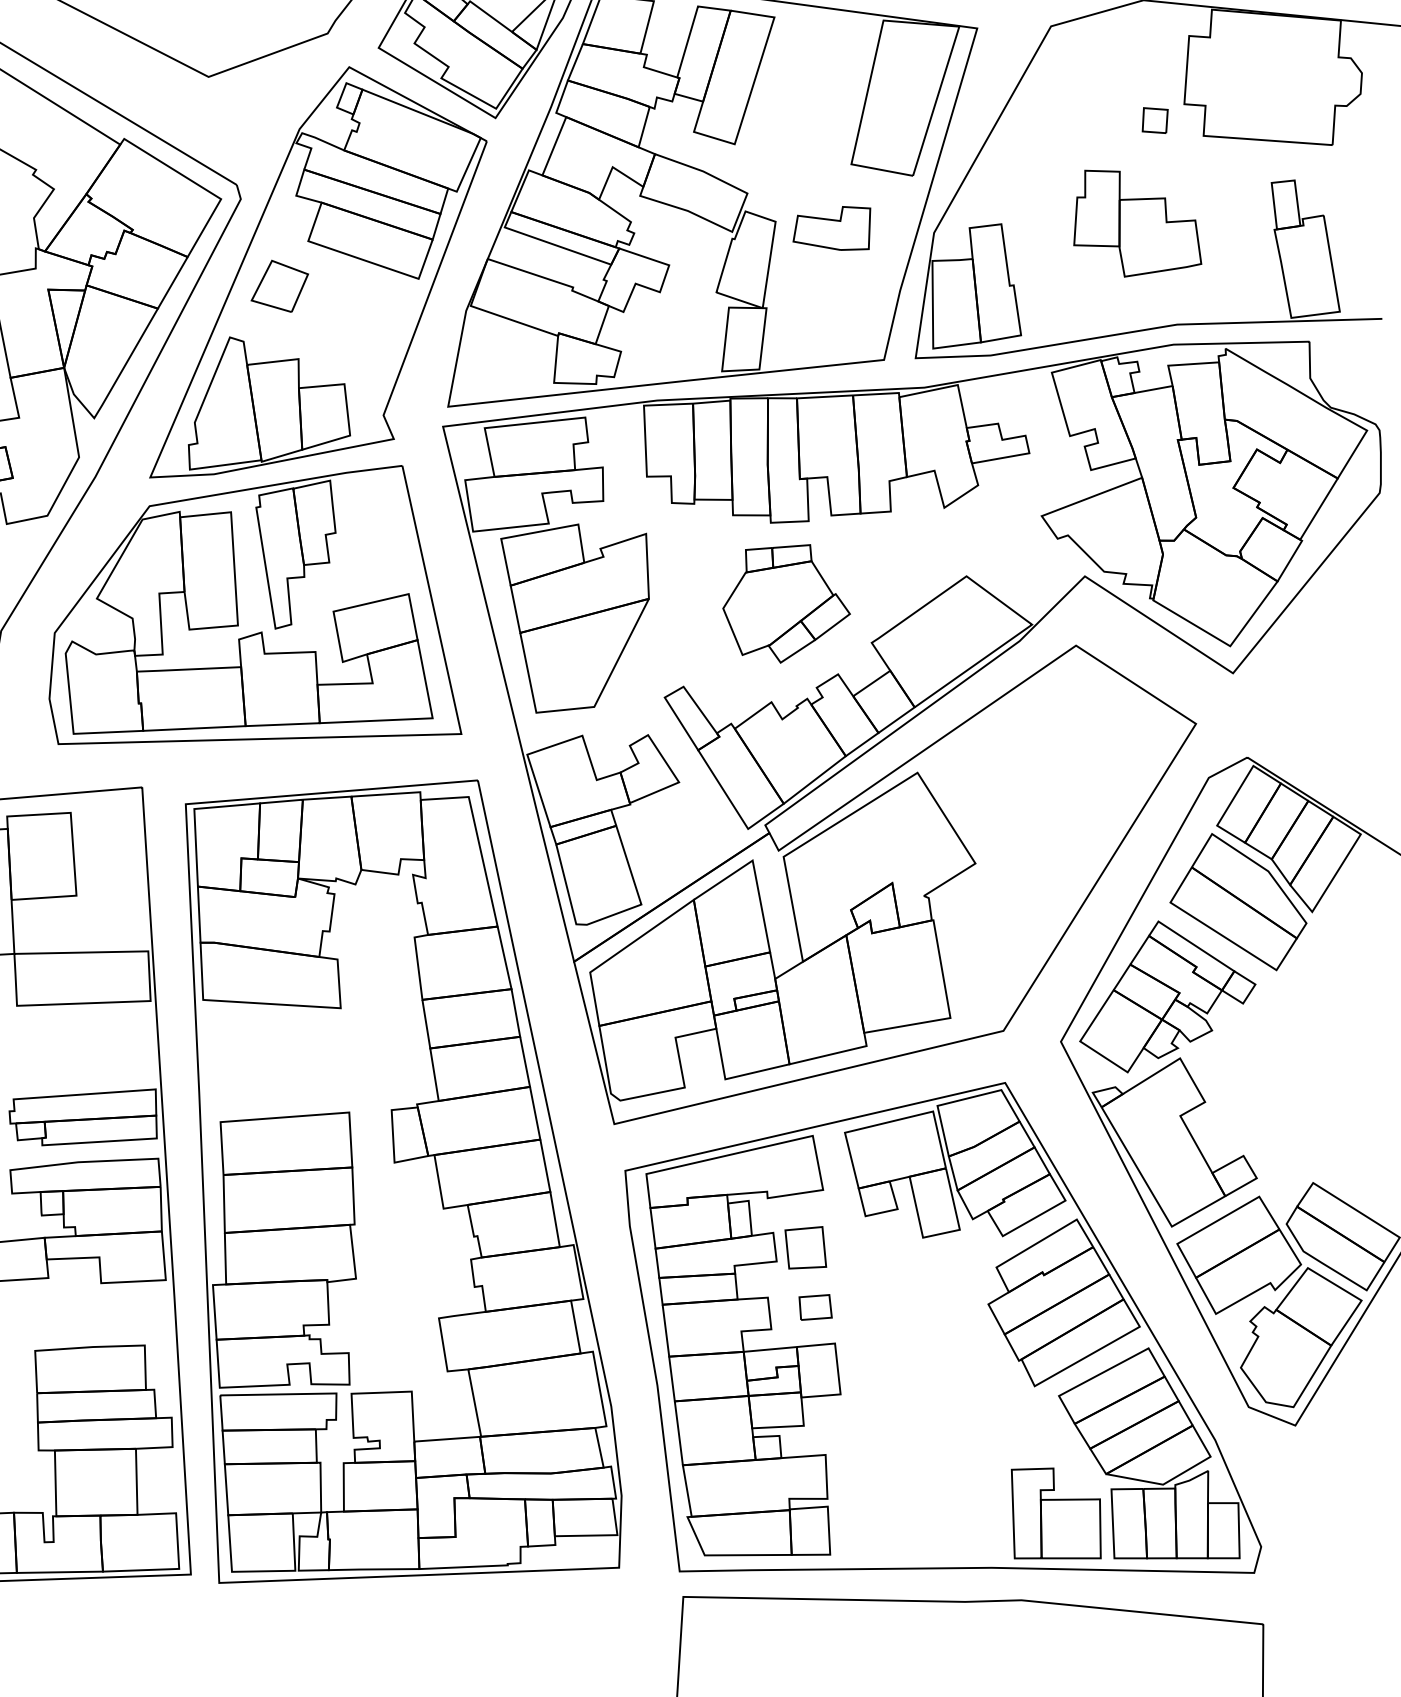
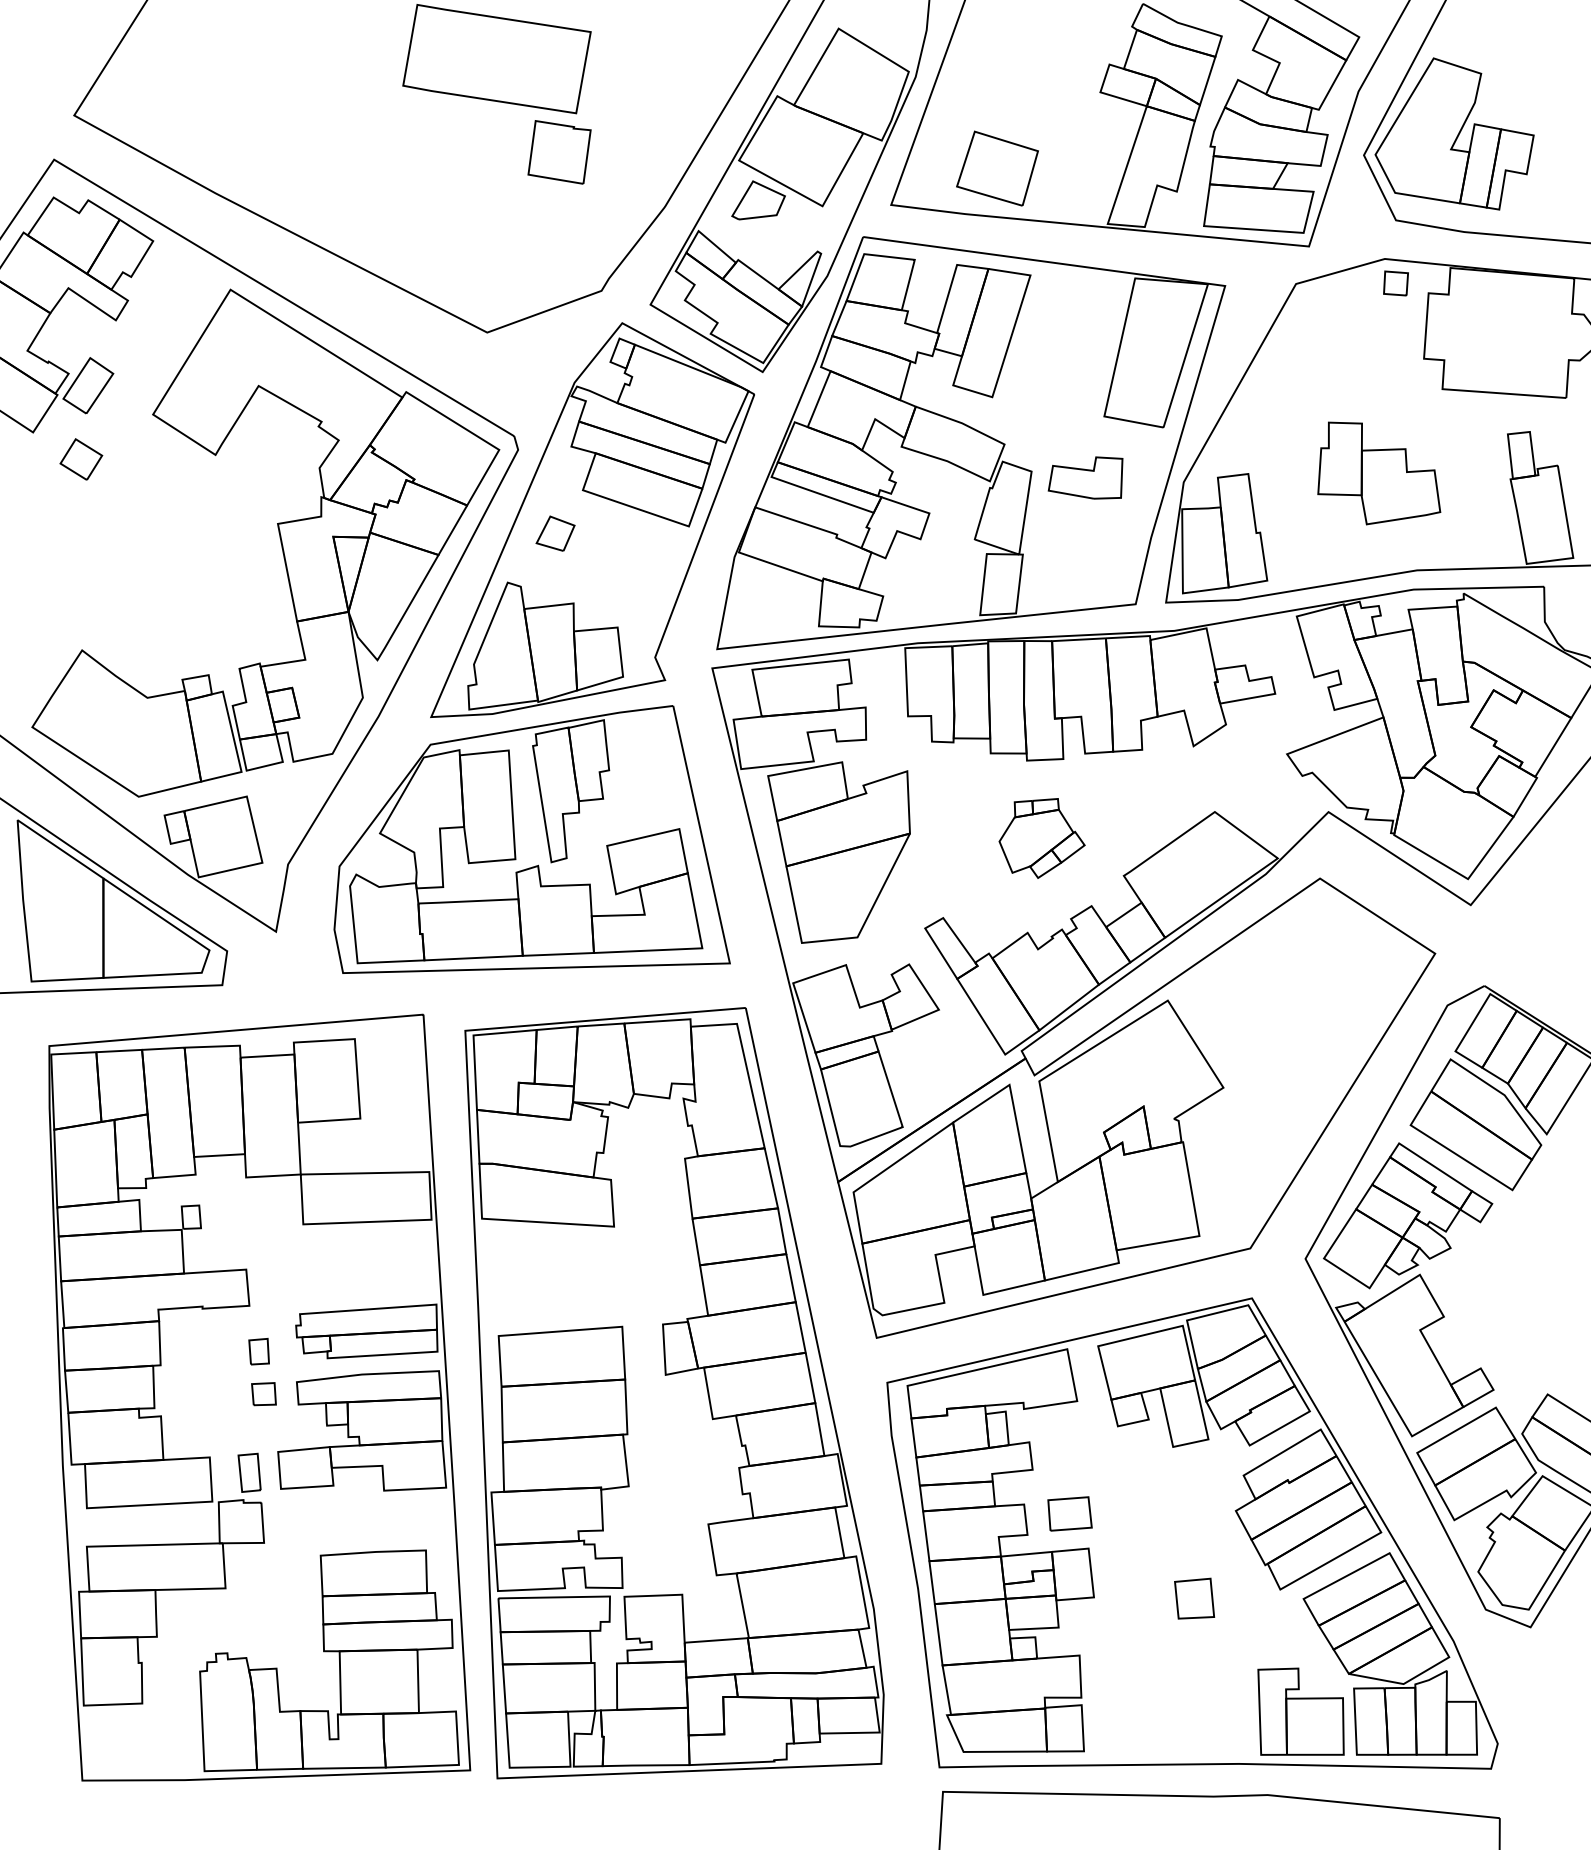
part: (1154, 120) -> (1395, 283), moved
part: (279, 286) -> (555, 533), size x0.7
part: (785, 603) -> (1041, 838), size x0.7
part: (805, 1247) -> (1194, 1598), moved
part: (815, 1307) -> (1069, 1513), size x1.4

